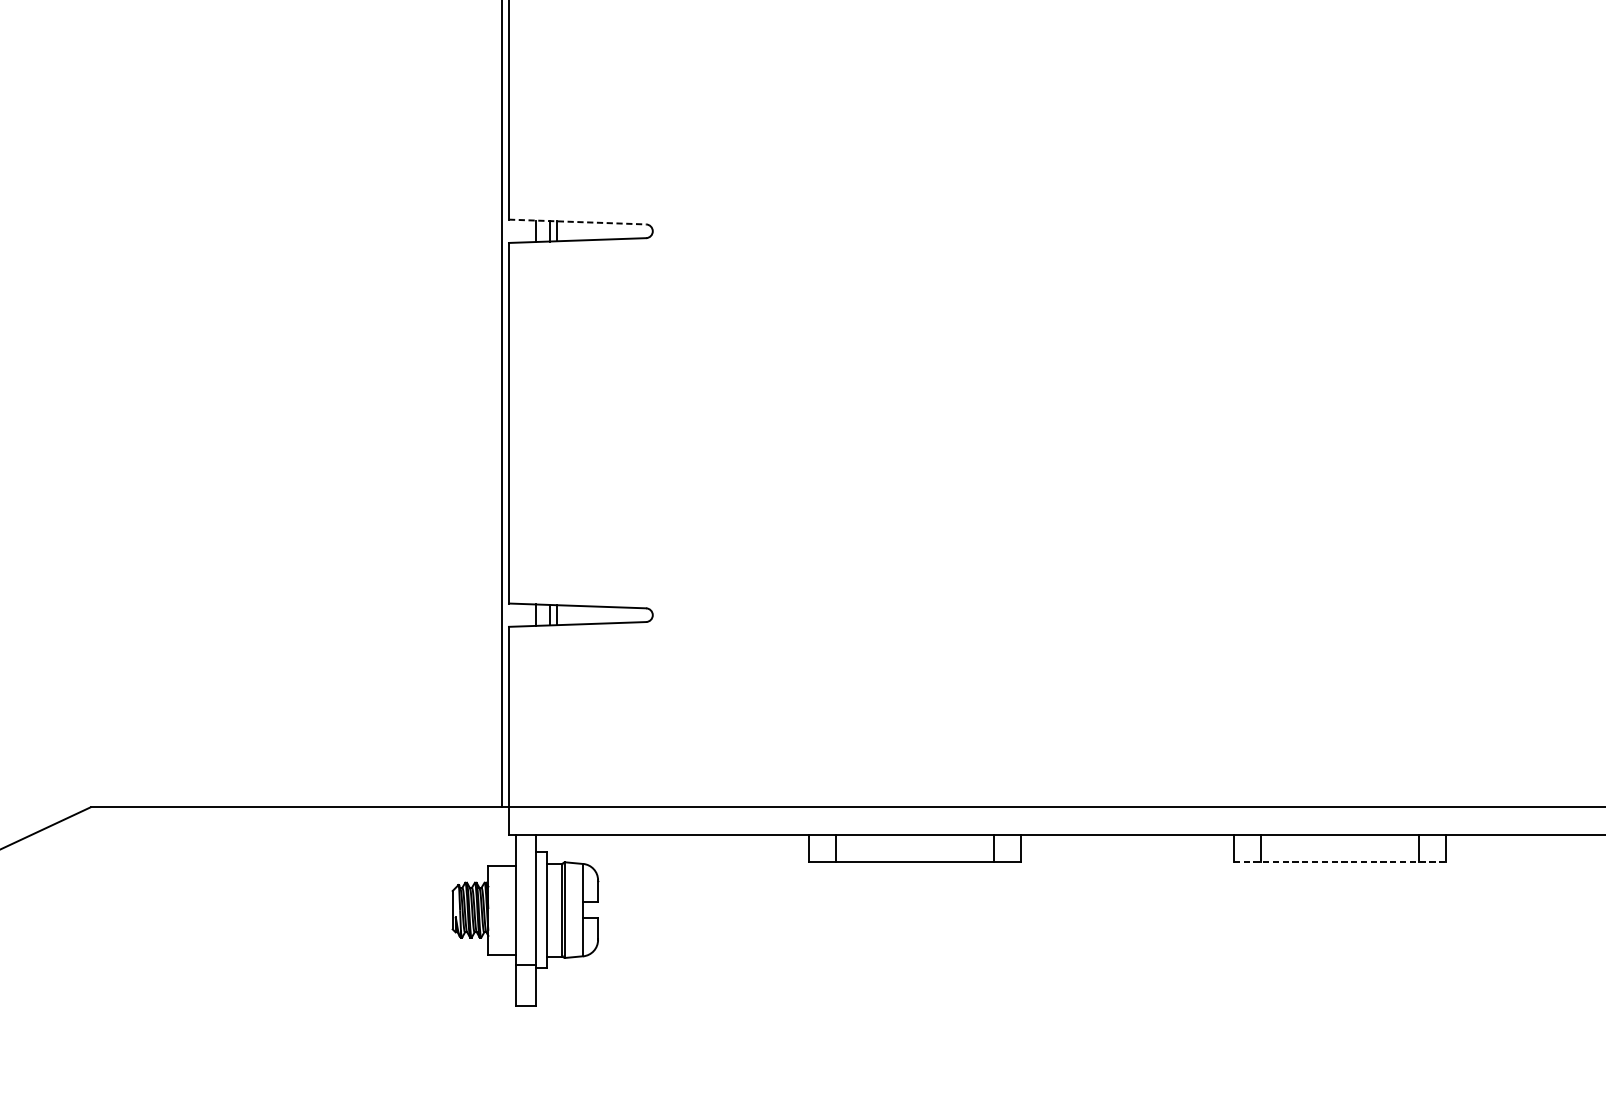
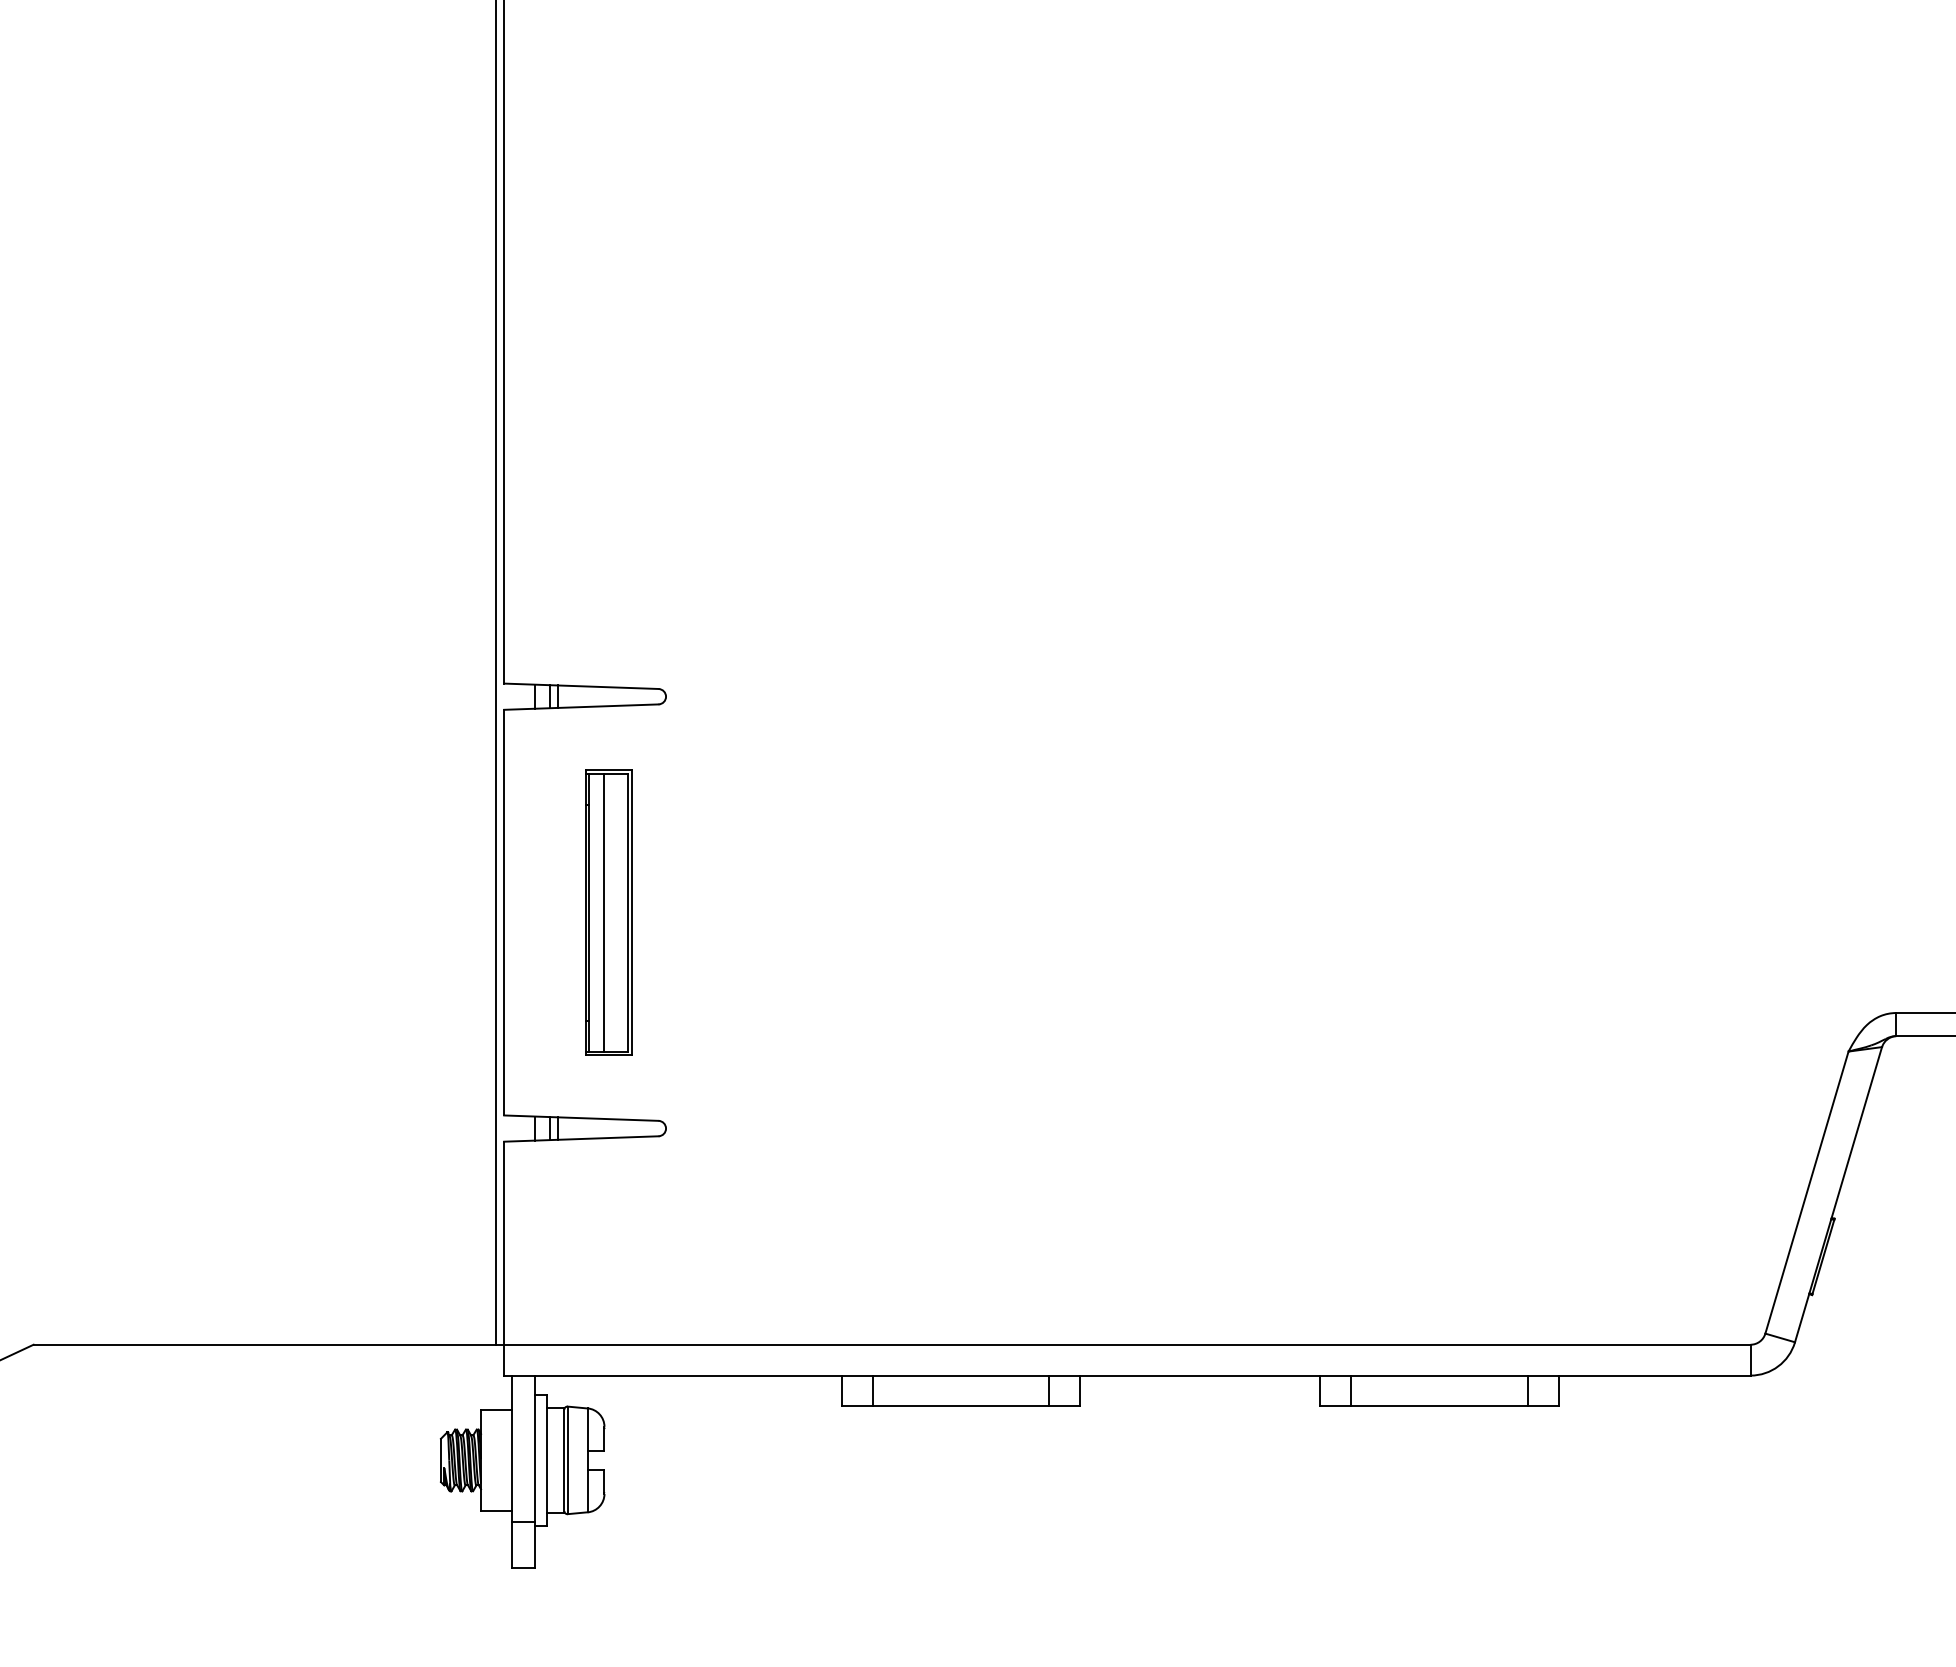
line: (577, 222) -> (581, 686), dashed -> solid
part: (601, 423) -> (608, 912), added
line: (1340, 862) -> (1439, 1406), dashed -> solid

